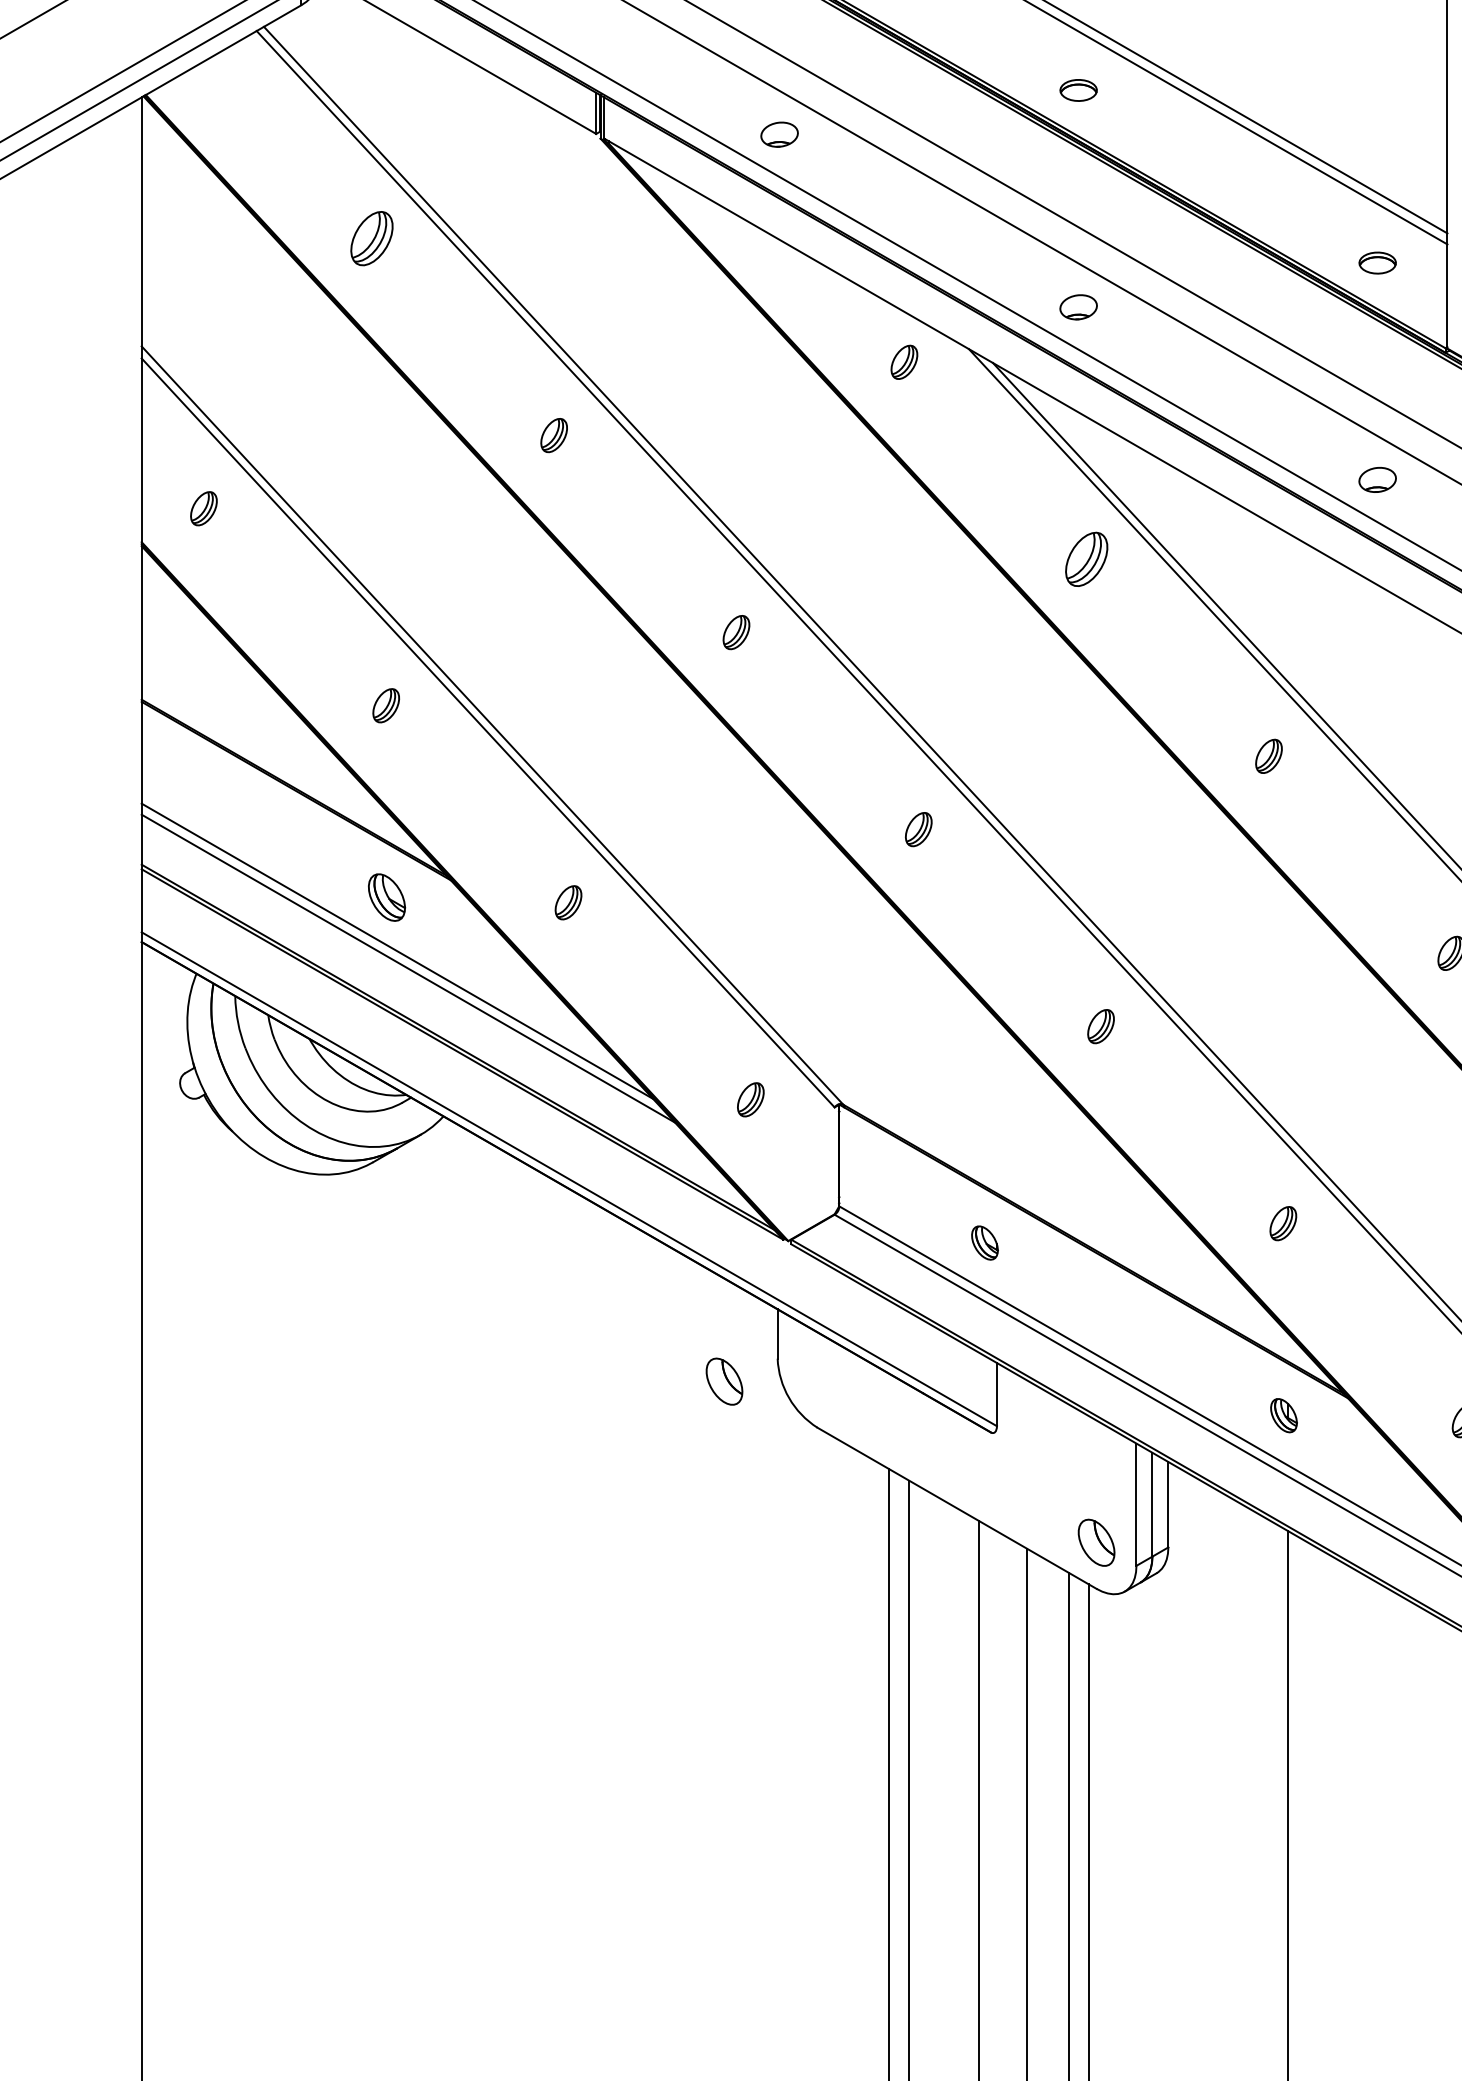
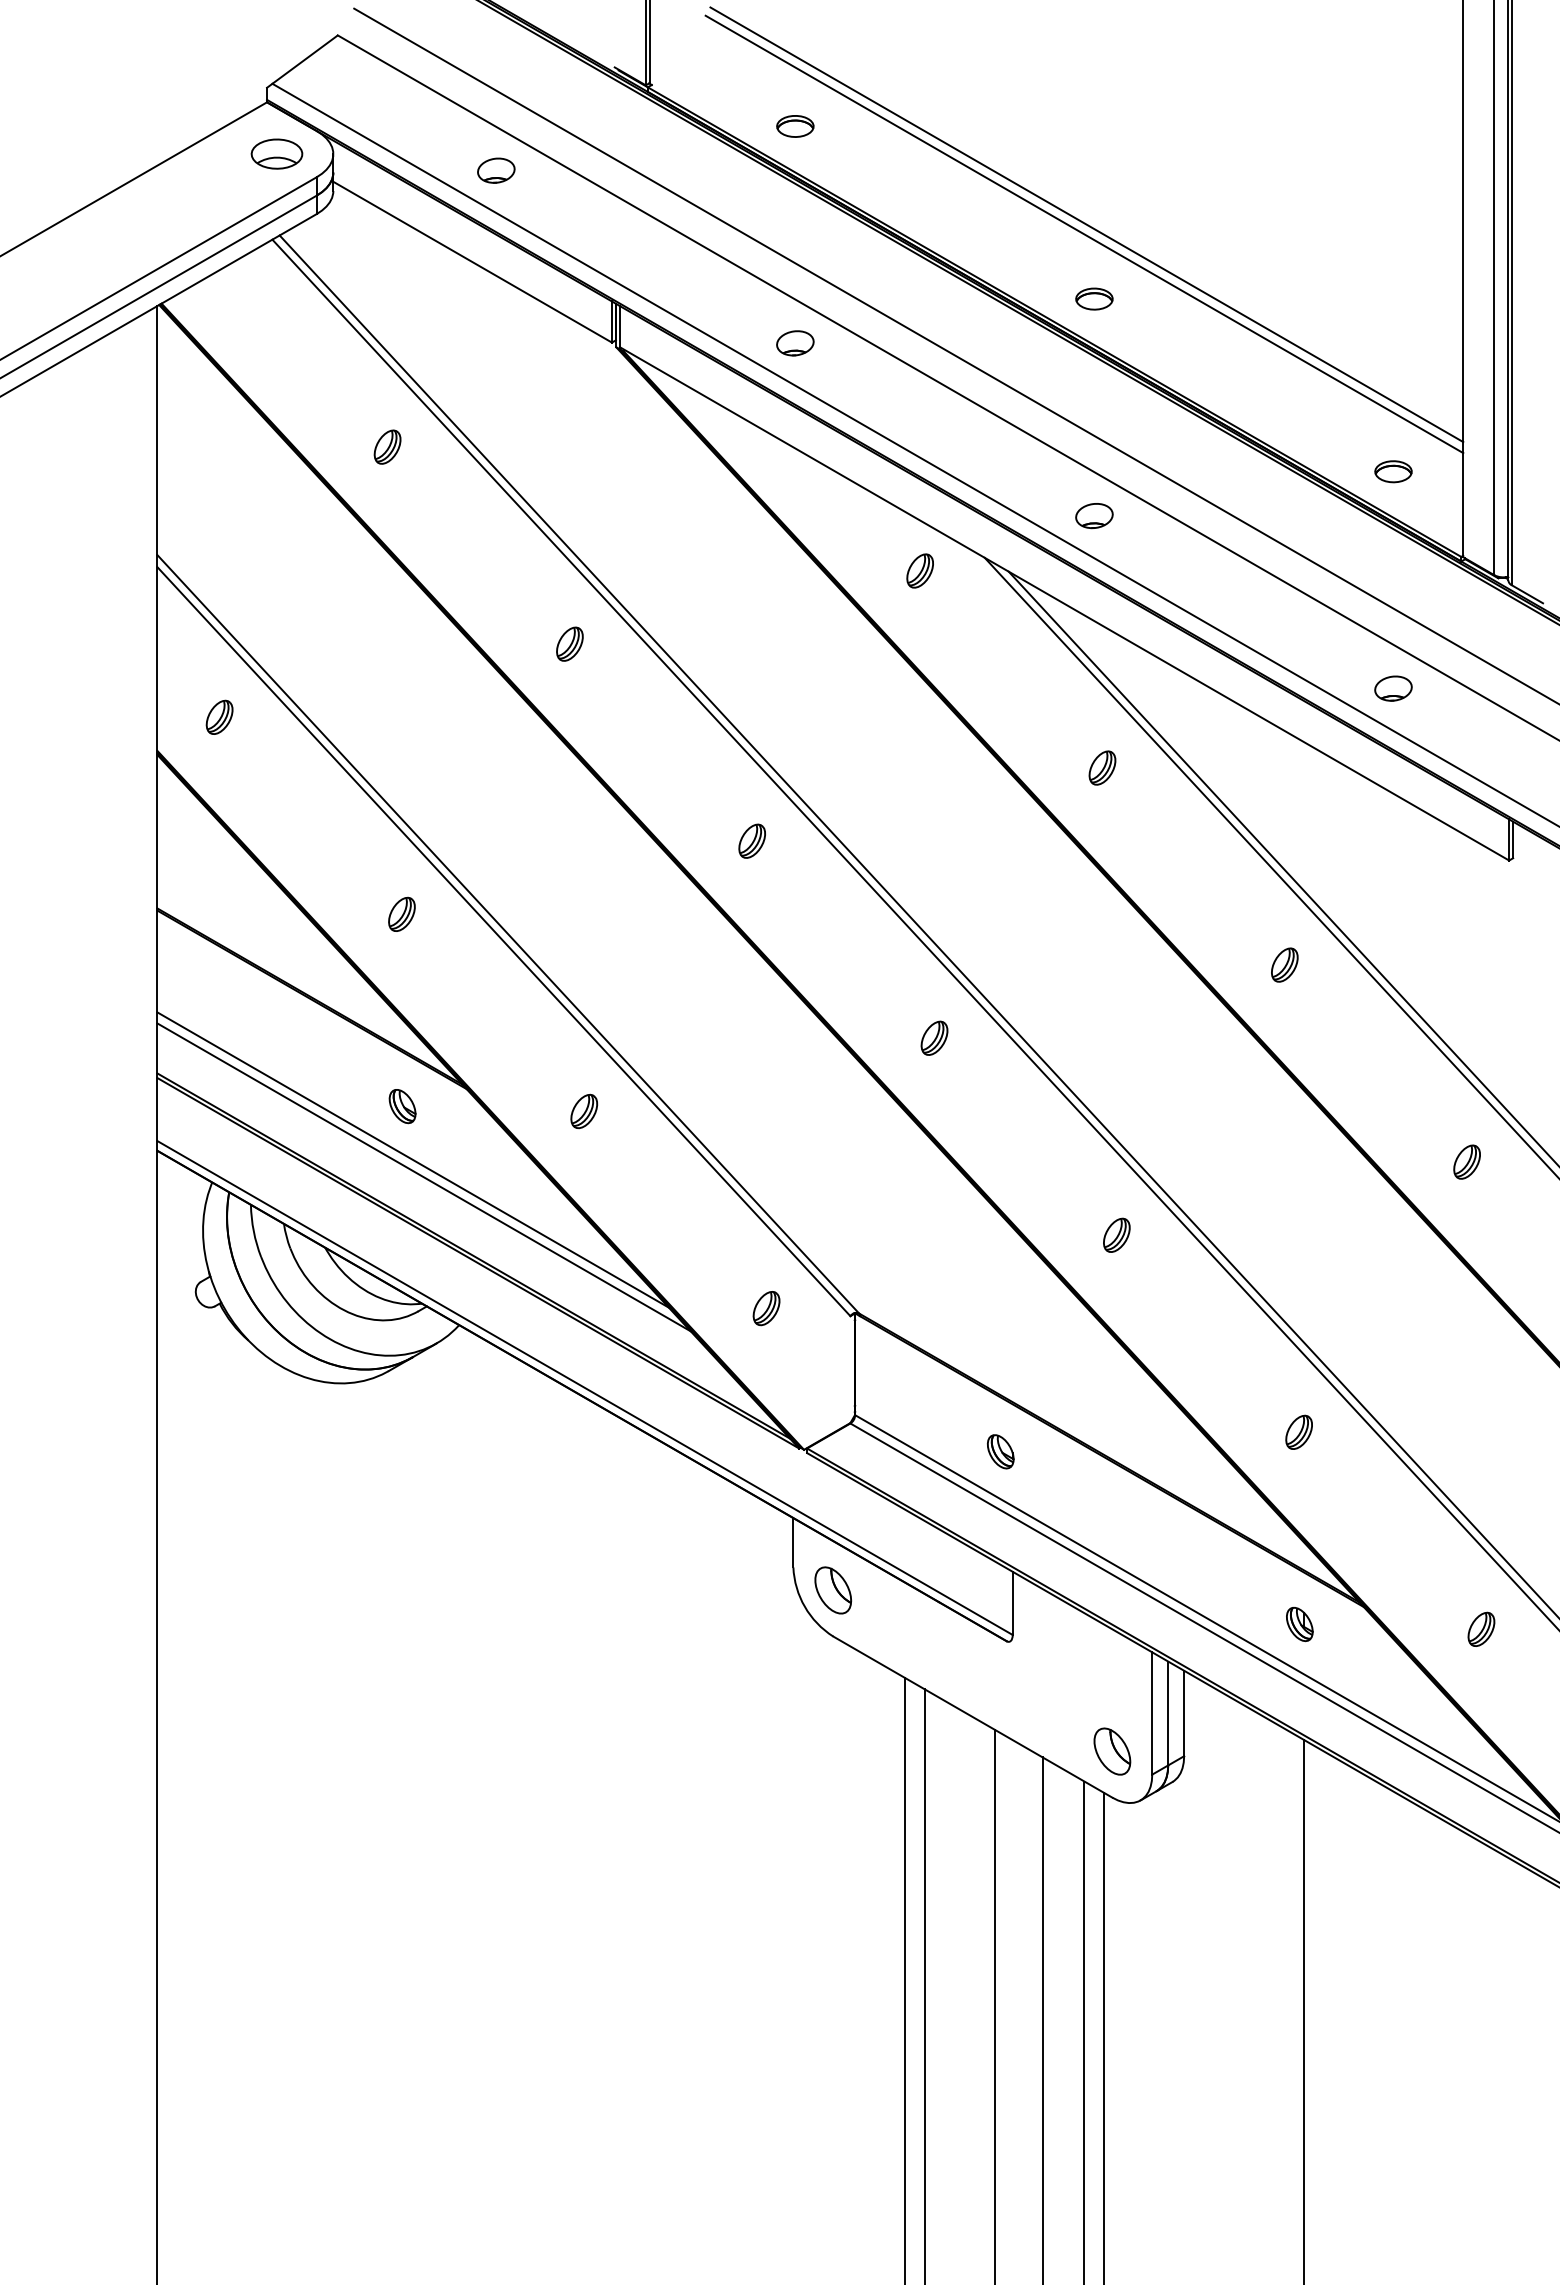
part: (371, 237) -> (387, 446), size x0.62
part: (1086, 558) -> (1102, 767), size x0.62
part: (386, 897) -> (402, 1106), size x0.71
part: (724, 1381) -> (833, 1590), moved

